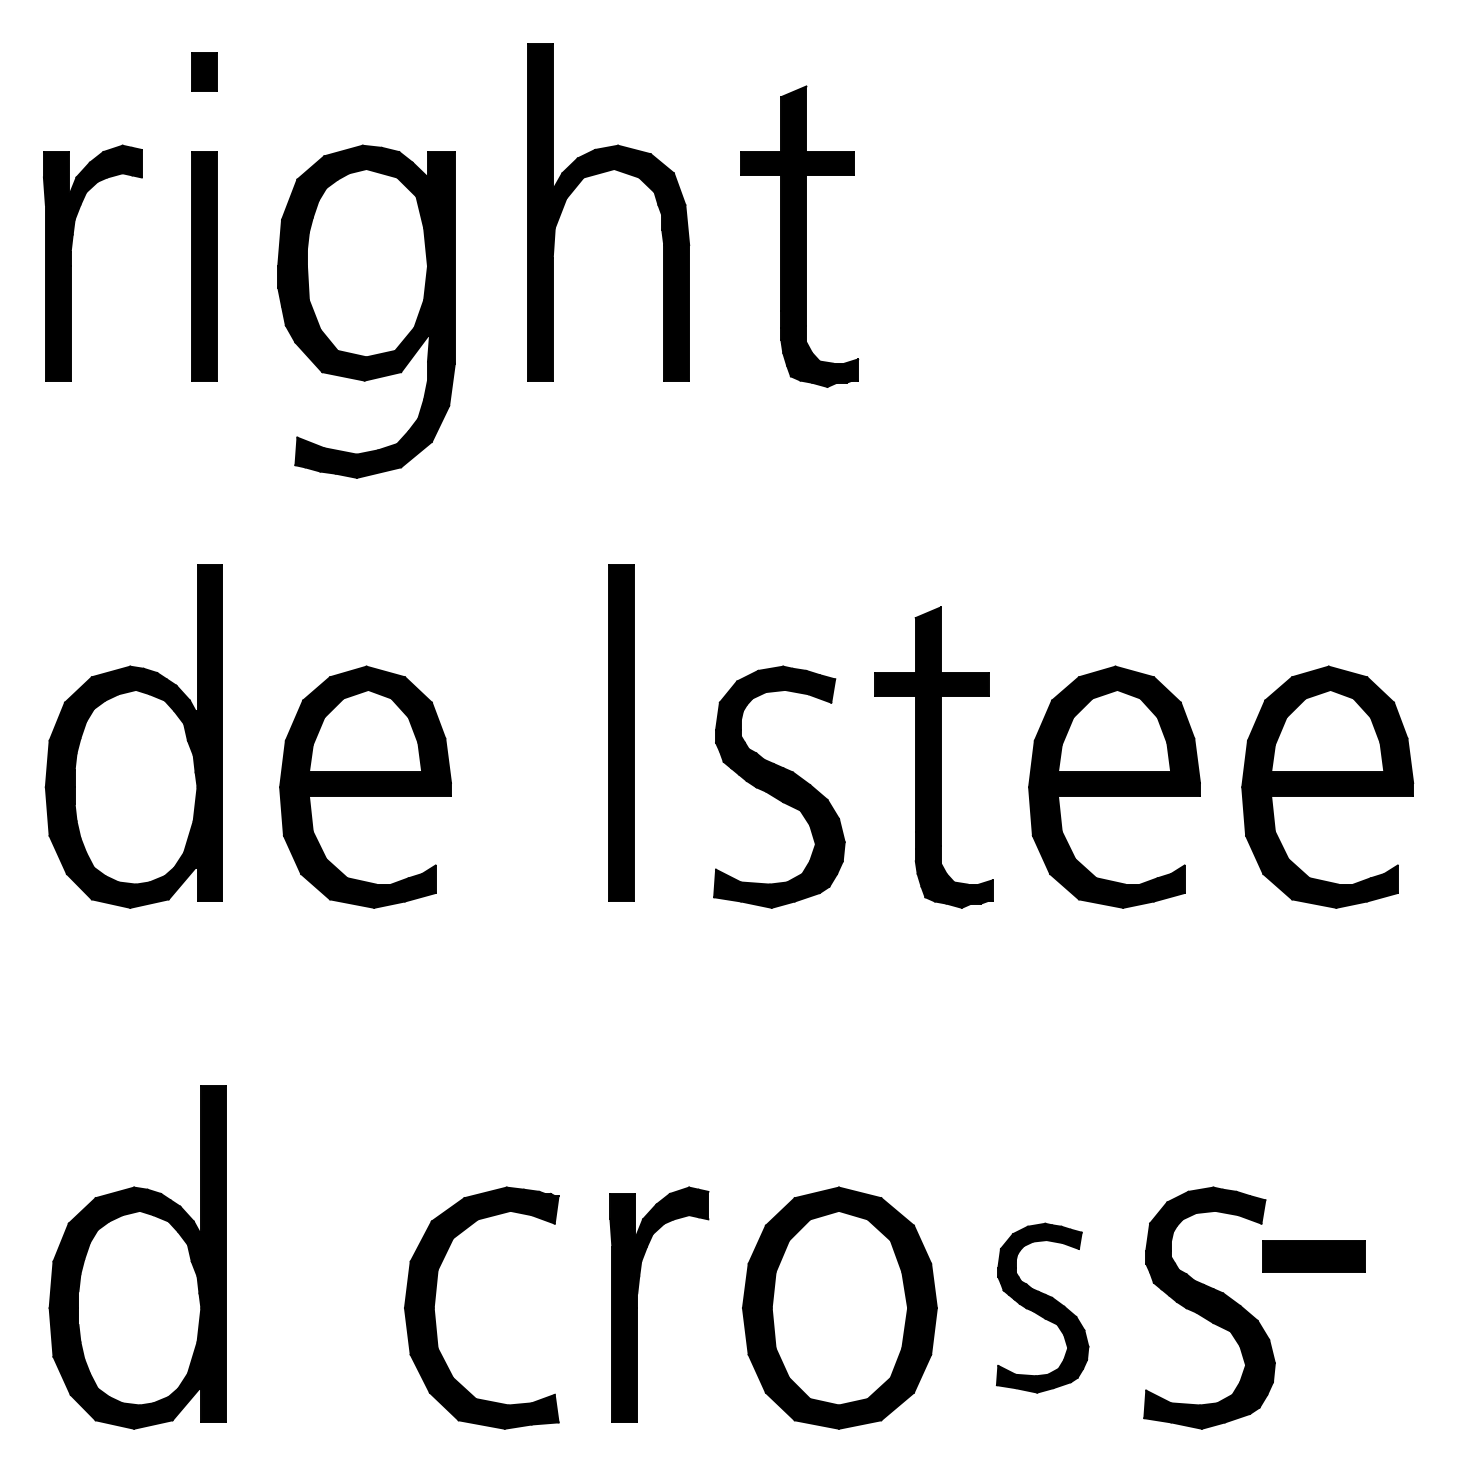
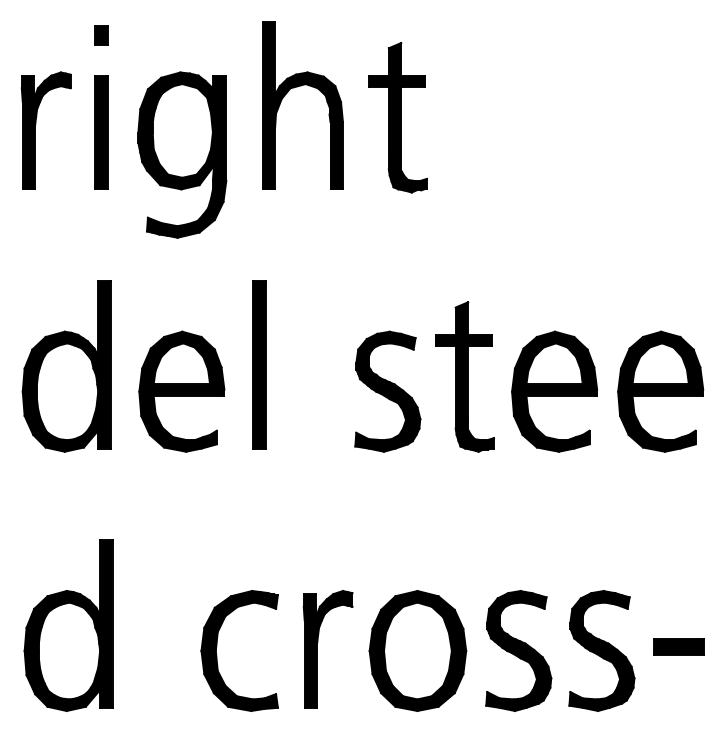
part: (621, 732) -> (259, 364), moved
part: (1313, 1254) -> (678, 646), moved
part: (1041, 1307) -> (518, 650), size x1.43

